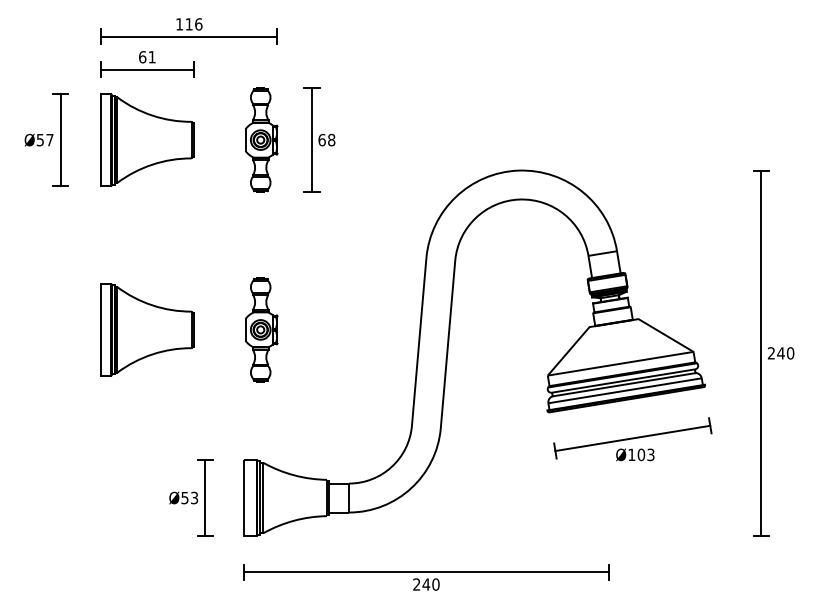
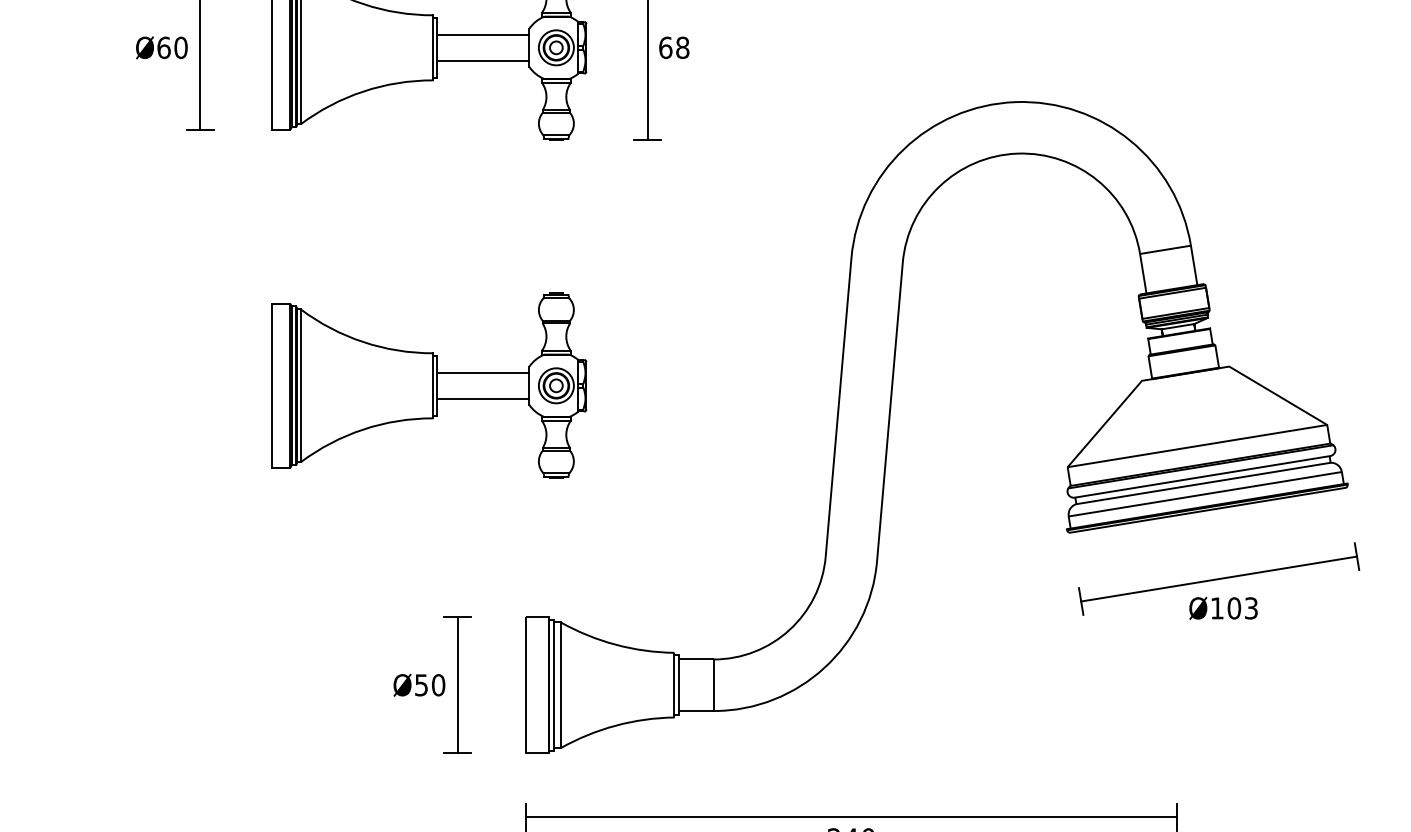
line: (219, 132) -> (482, 34), added
text: (44, 139) -> (171, 46), Ø57 -> Ø60
line: (219, 147) -> (482, 60), added
line: (219, 322) -> (482, 372), added
line: (219, 337) -> (482, 399), added
text: (194, 497) -> (438, 684), Ø53 -> Ø50

